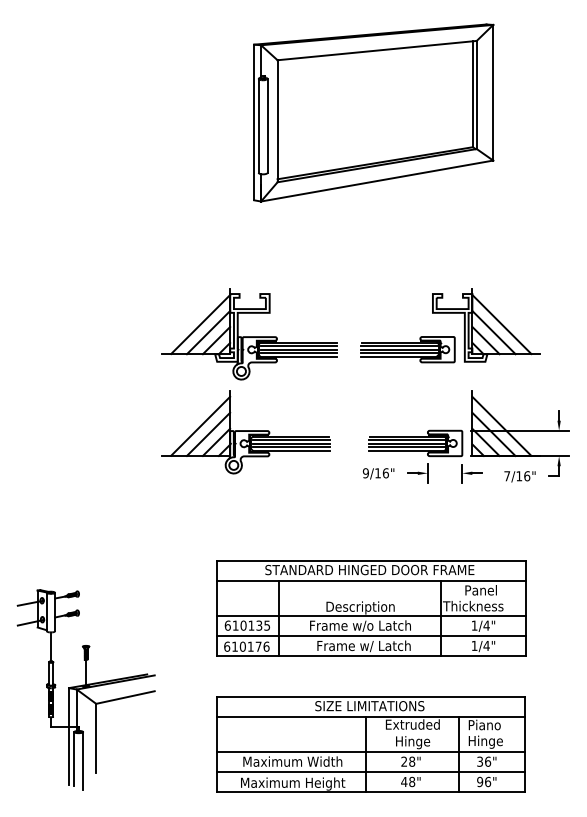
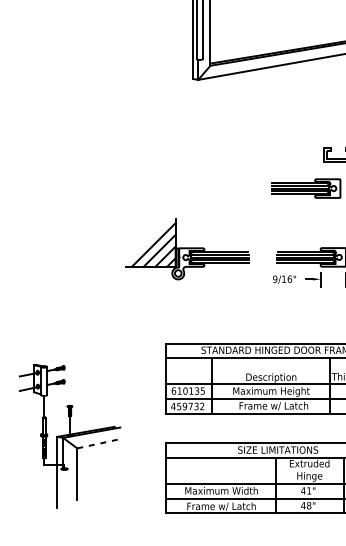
part: (249, 334) -> (189, 177), removed
text: (360, 626) -> (271, 391), Frame w/o Latch -> Maximum Height
text: (246, 646) -> (187, 406), 610176 -> 459732
line: (125, 697) -> (98, 443), solid -> dashed
line: (74, 759) -> (61, 489), removed
line: (83, 761) -> (68, 490), removed
text: (408, 761) -> (306, 490), 28" -> 41"
text: (293, 783) -> (222, 506), Maximum Height -> Frame w/ Latch

